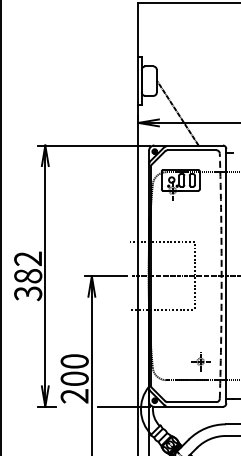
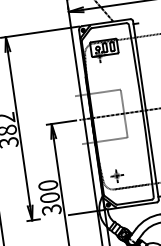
arc: (221, 276) -> (142, 111), dashed -> solid
part: (200, 361) -> (116, 175), moved
text: (74, 396) -> (51, 210), 200 -> 300

